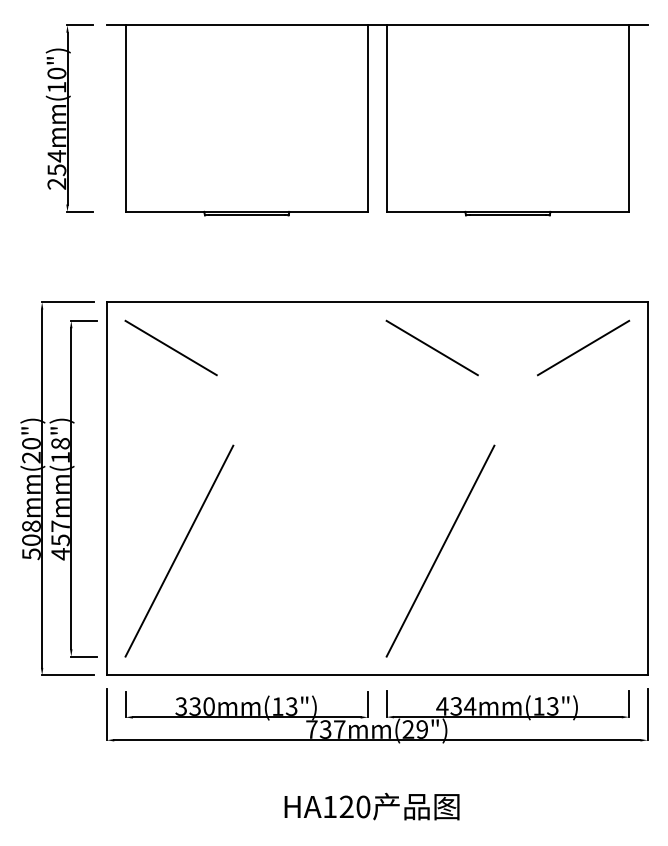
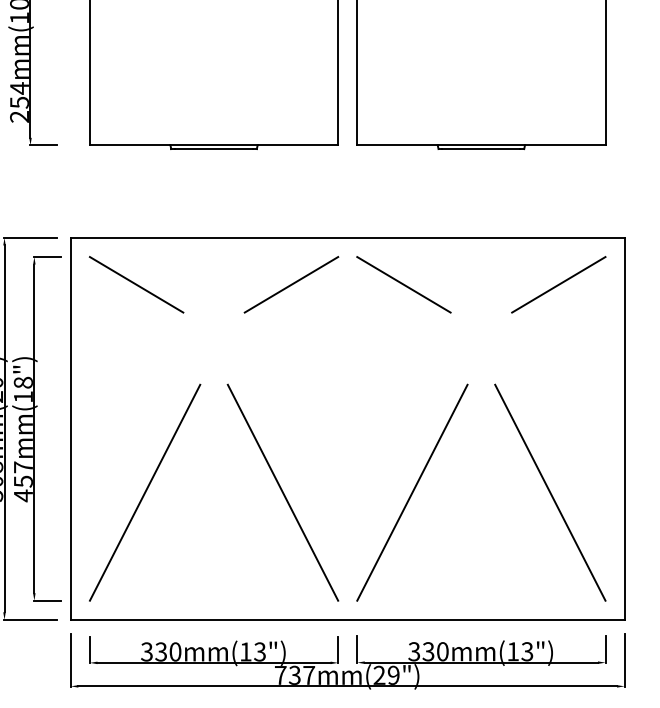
line: (322, 347) -> (291, 284), added
line: (313, 550) -> (282, 492), added
line: (575, 550) -> (550, 492), added
text: (456, 706) -> (428, 651), 434mm(13") -> 330mm(13")

